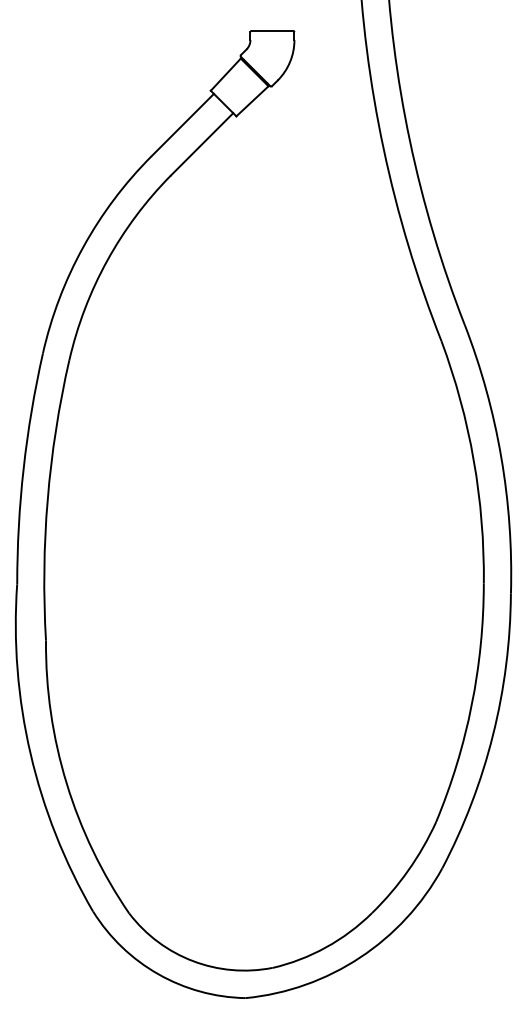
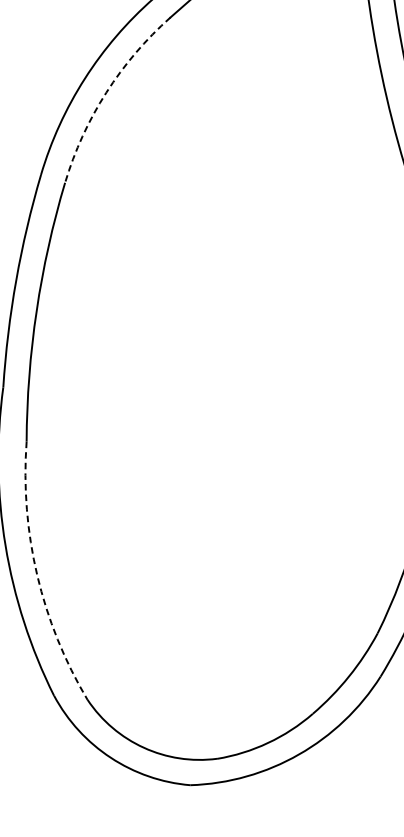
arc: (107, 260) -> (106, 92), solid -> dashed
arc: (66, 783) -> (37, 575), solid -> dashed

